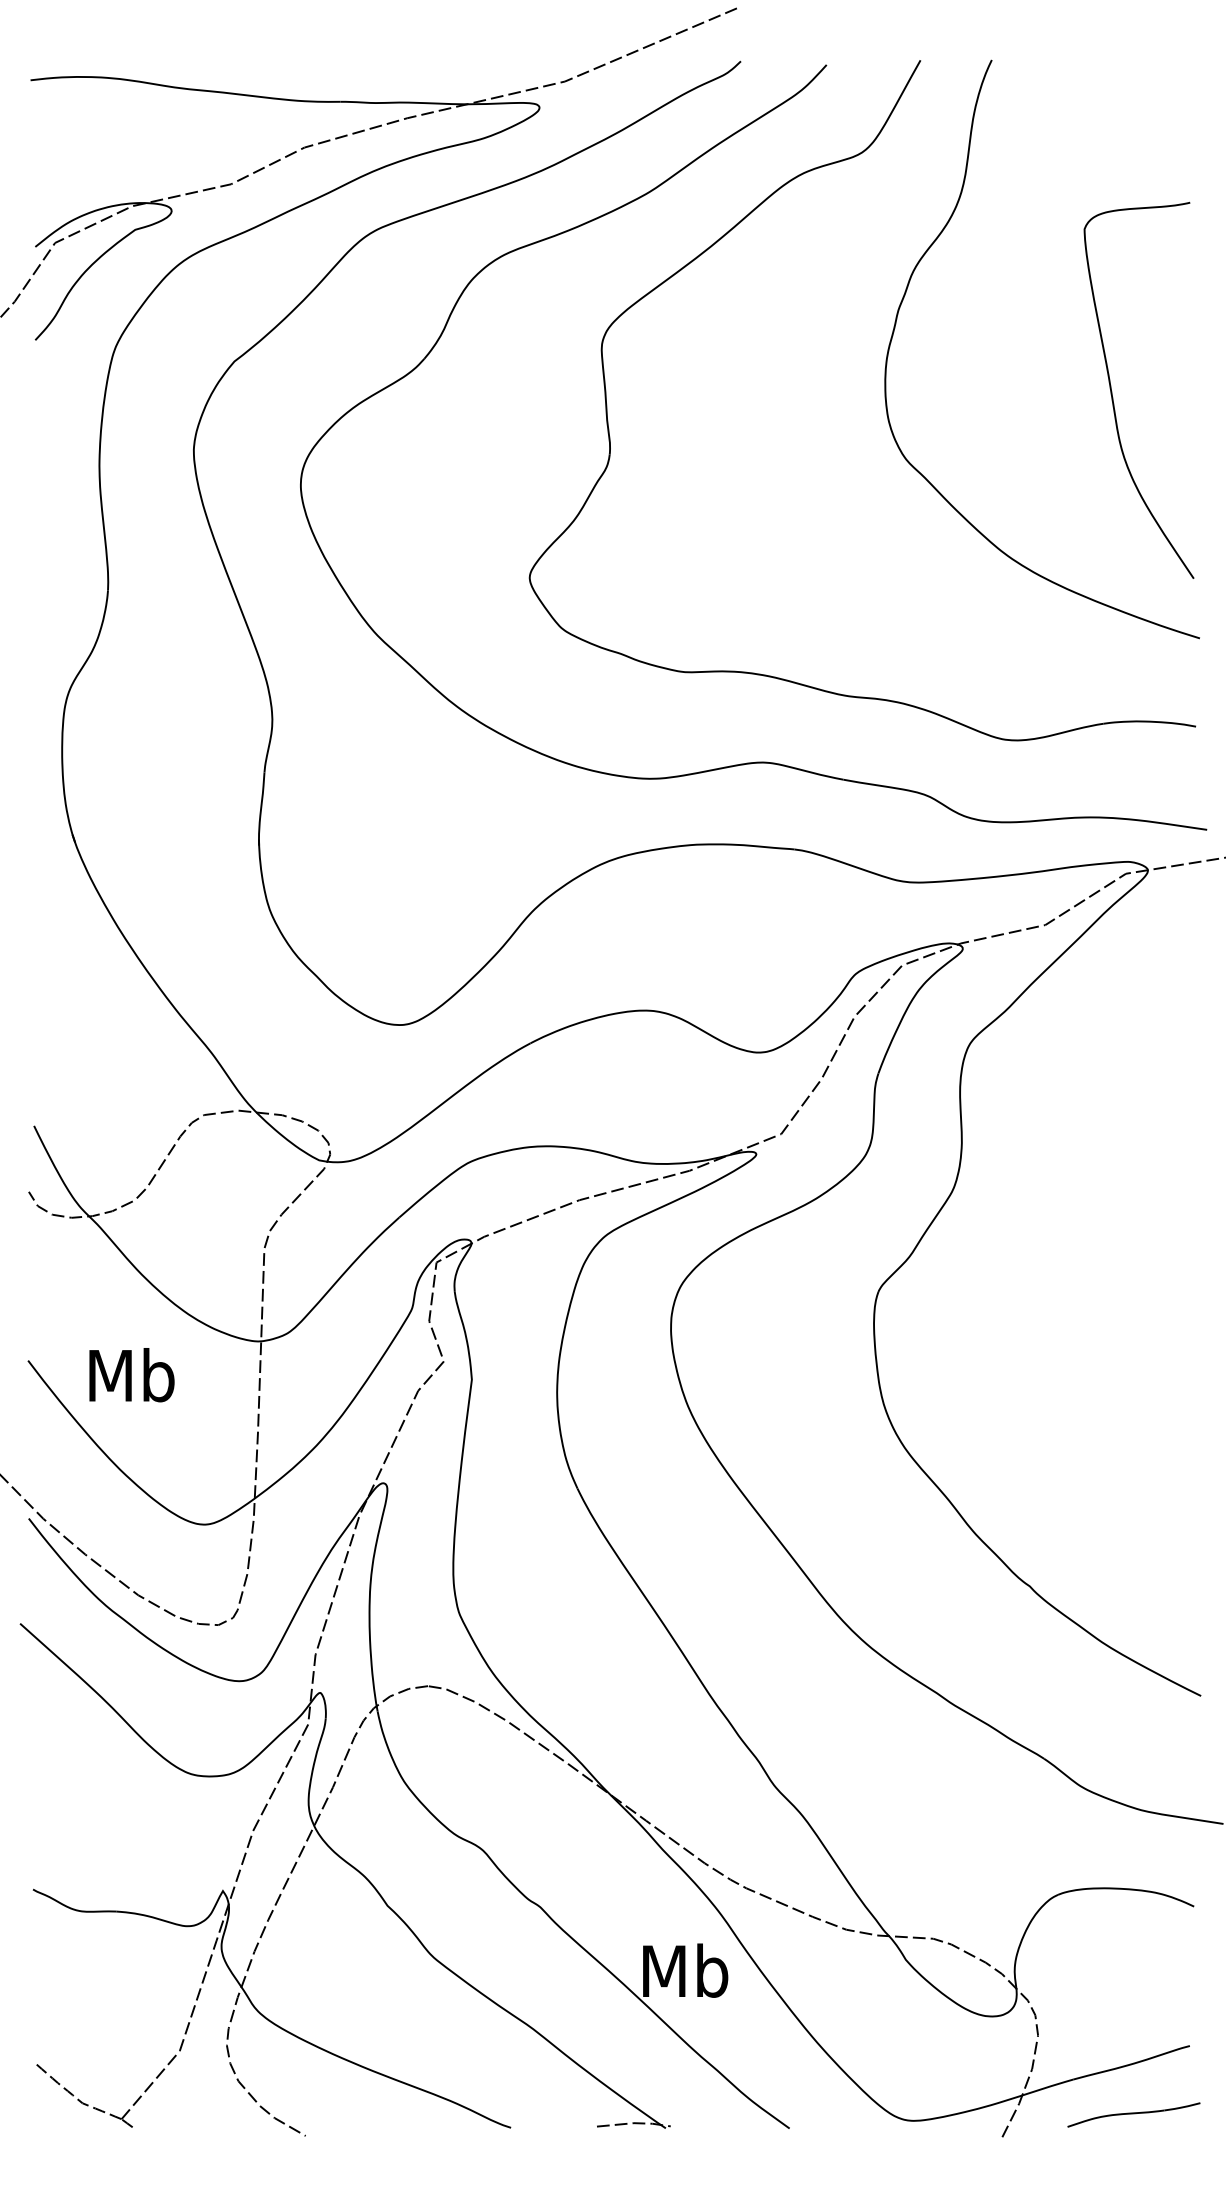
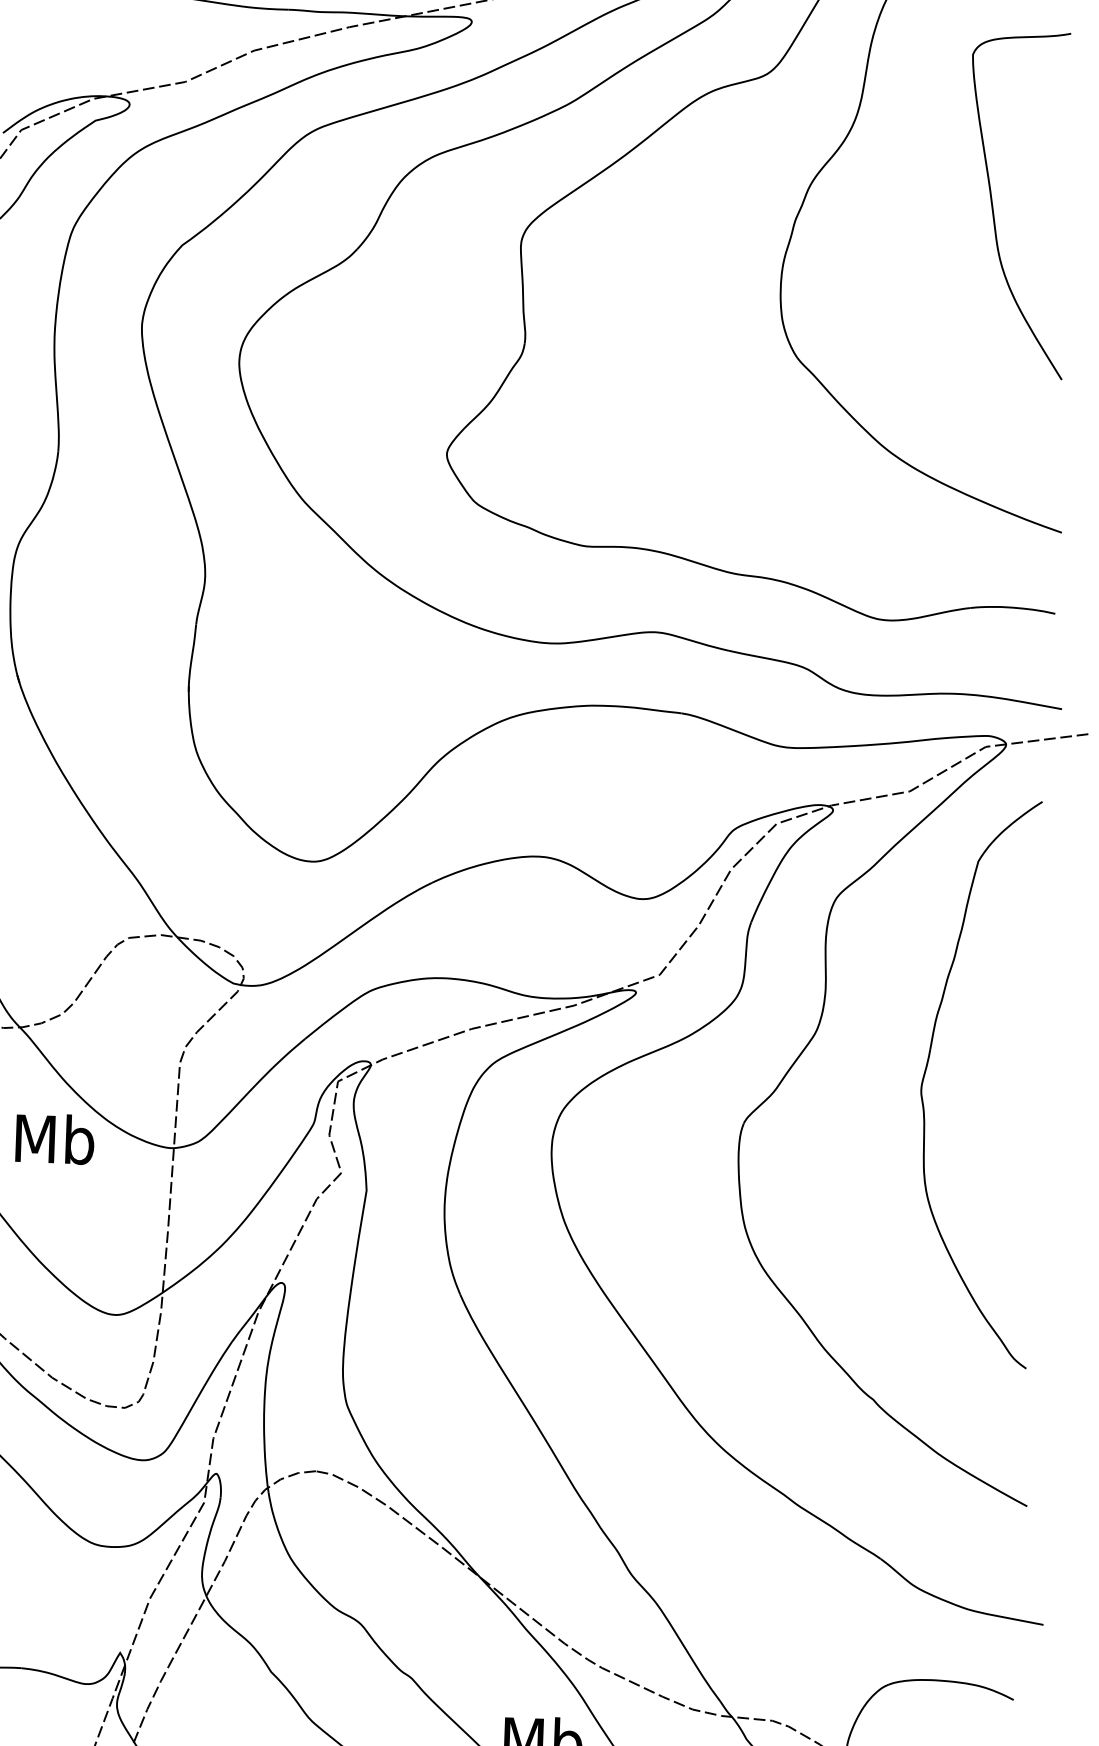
curve: (1112, 391) -> (993, 204), moved
part: (1074, 1228) -> (926, 1071), added
text: (131, 1375) -> (54, 1139), moved

